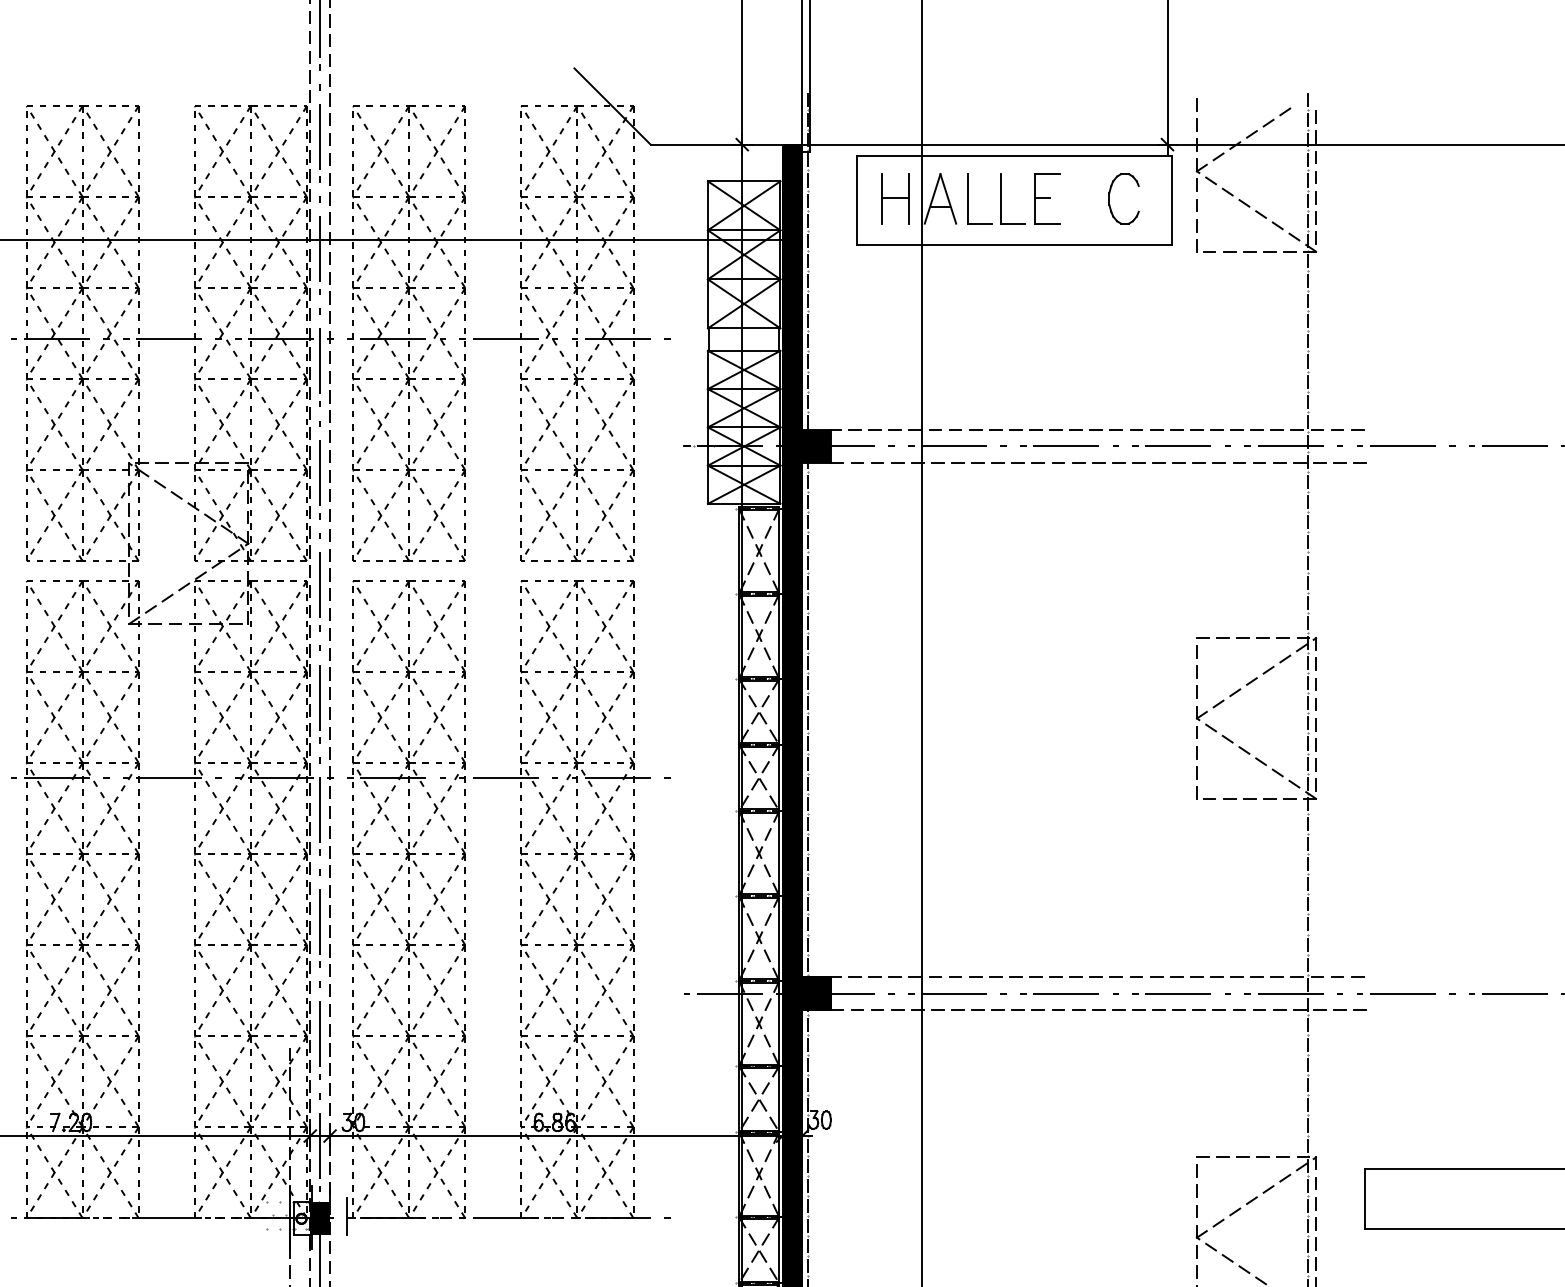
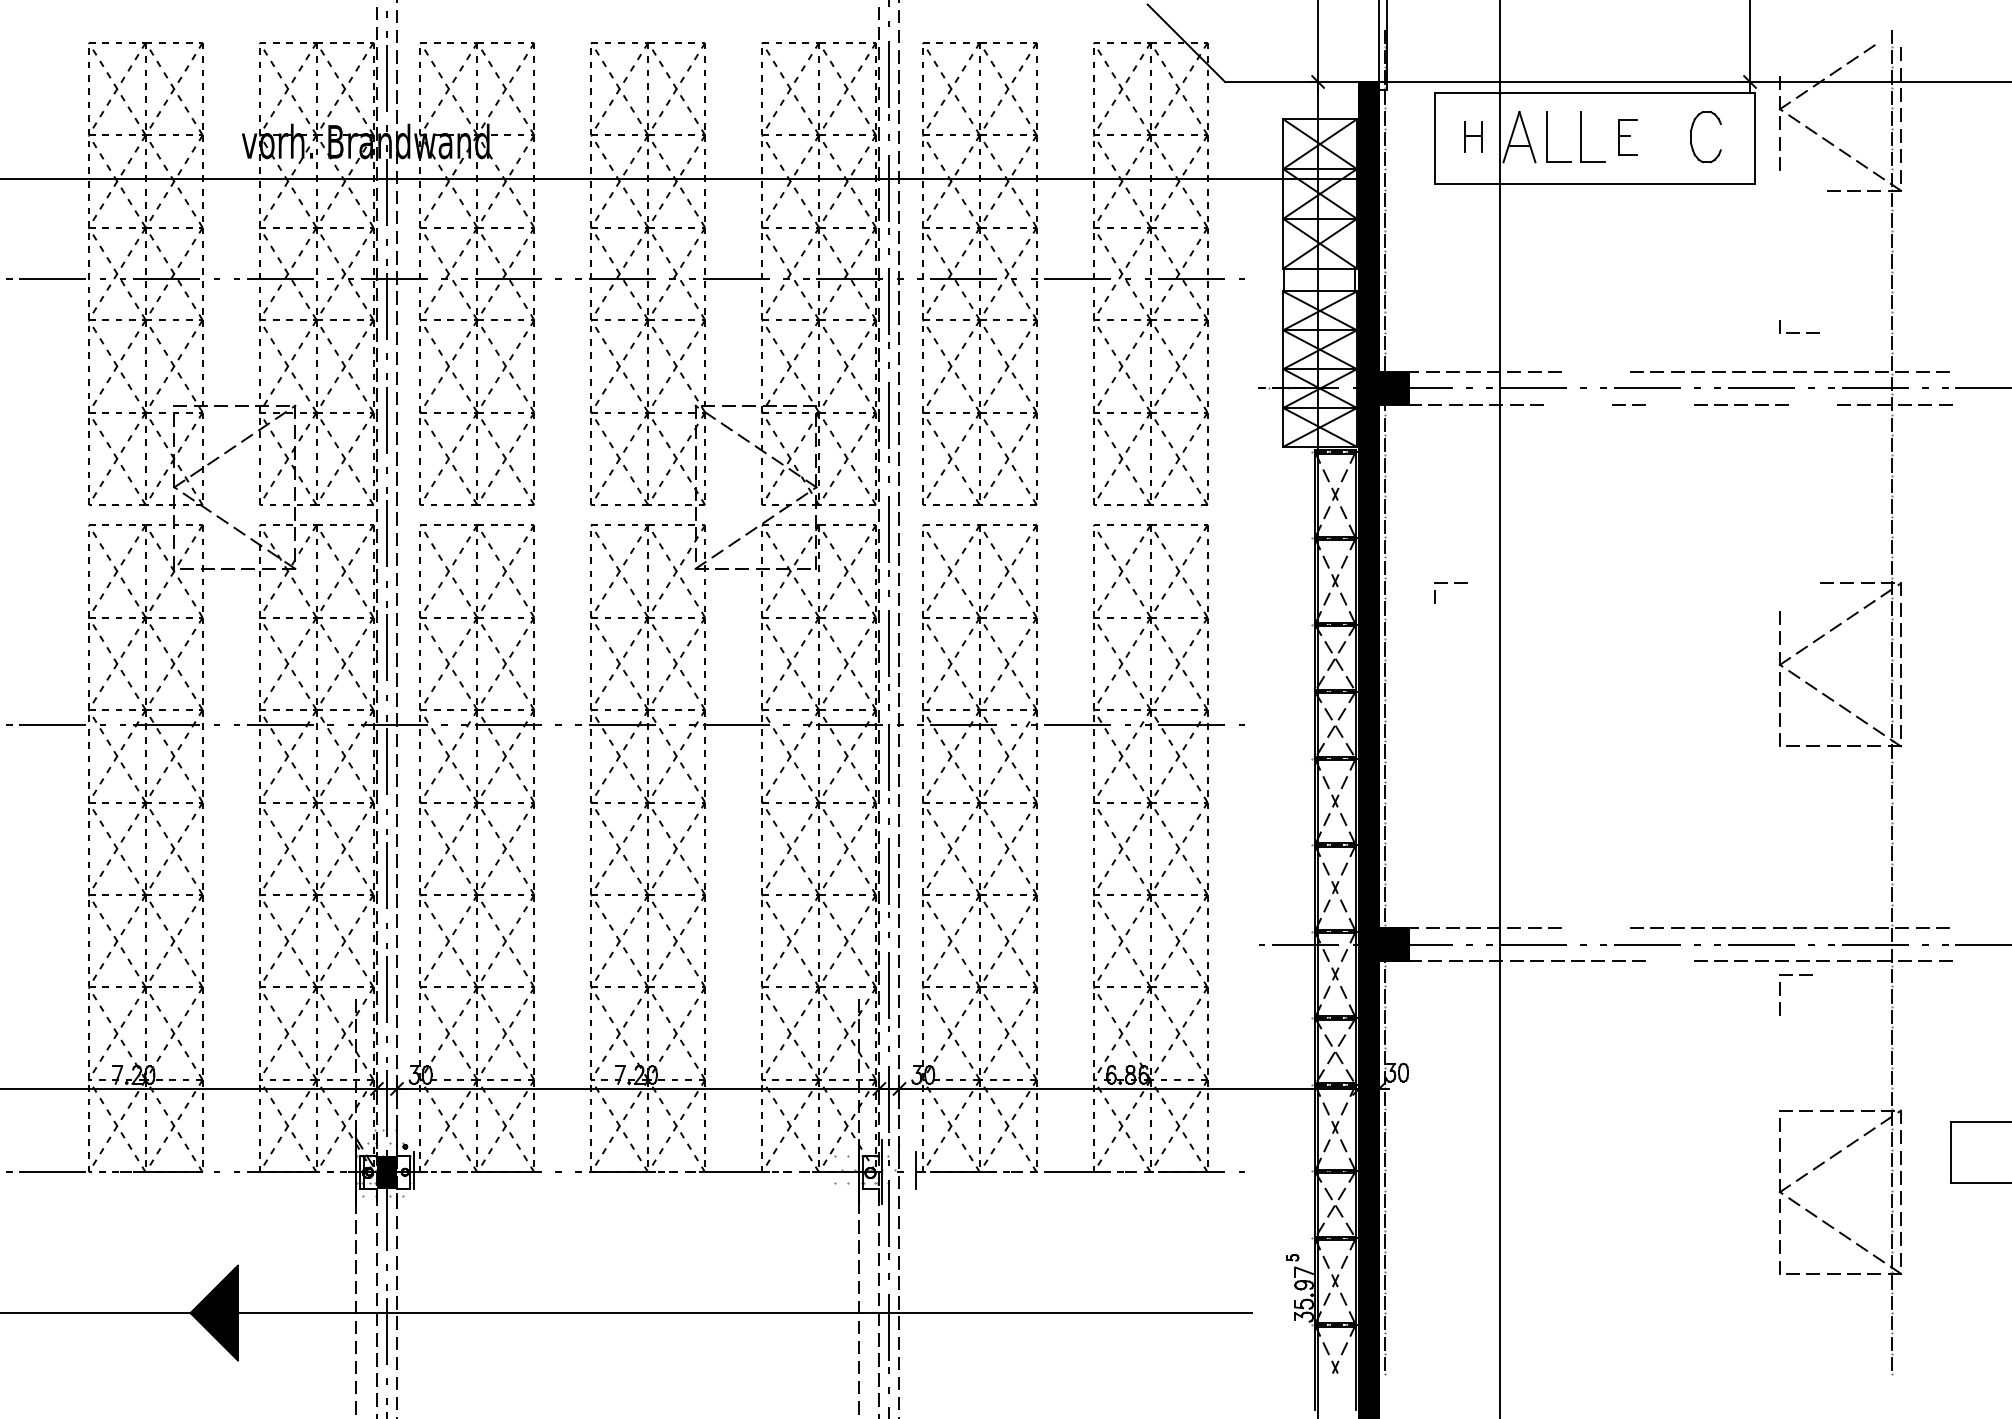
line: (1196, 111) -> (1779, 48), removed
part: (895, 198) -> (1473, 136), size x0.6
part: (1046, 198) -> (1627, 136), size x0.7
part: (1216, 245) -> (1799, 326), moved
line: (1015, 429) -> (1595, 371), removed
line: (997, 462) -> (1577, 404), removed
line: (1085, 462) -> (1666, 404), removed
line: (1226, 462) -> (1809, 404), removed
part: (1209, 638) -> (1447, 583), moved
line: (1015, 977) -> (1595, 927), removed
line: (1085, 1009) -> (1666, 960), removed
part: (1197, 1043) -> (1780, 994), added
fill: (320, 1218) -> (889, 1172), removed

